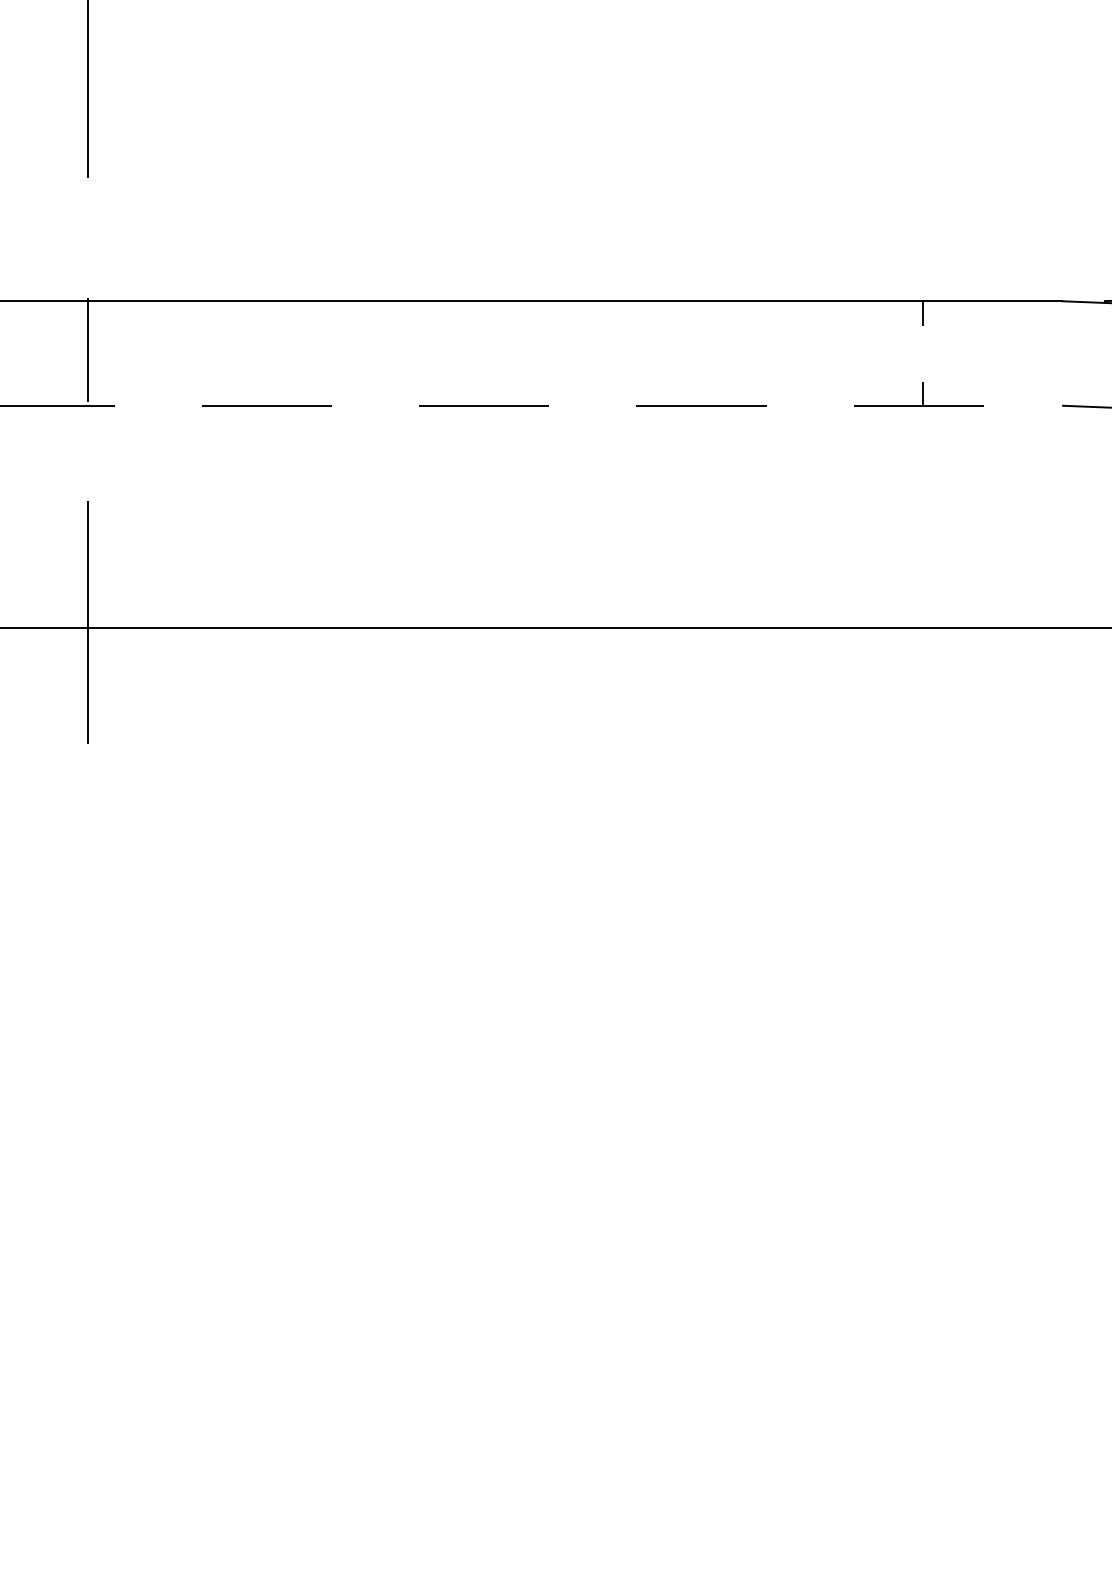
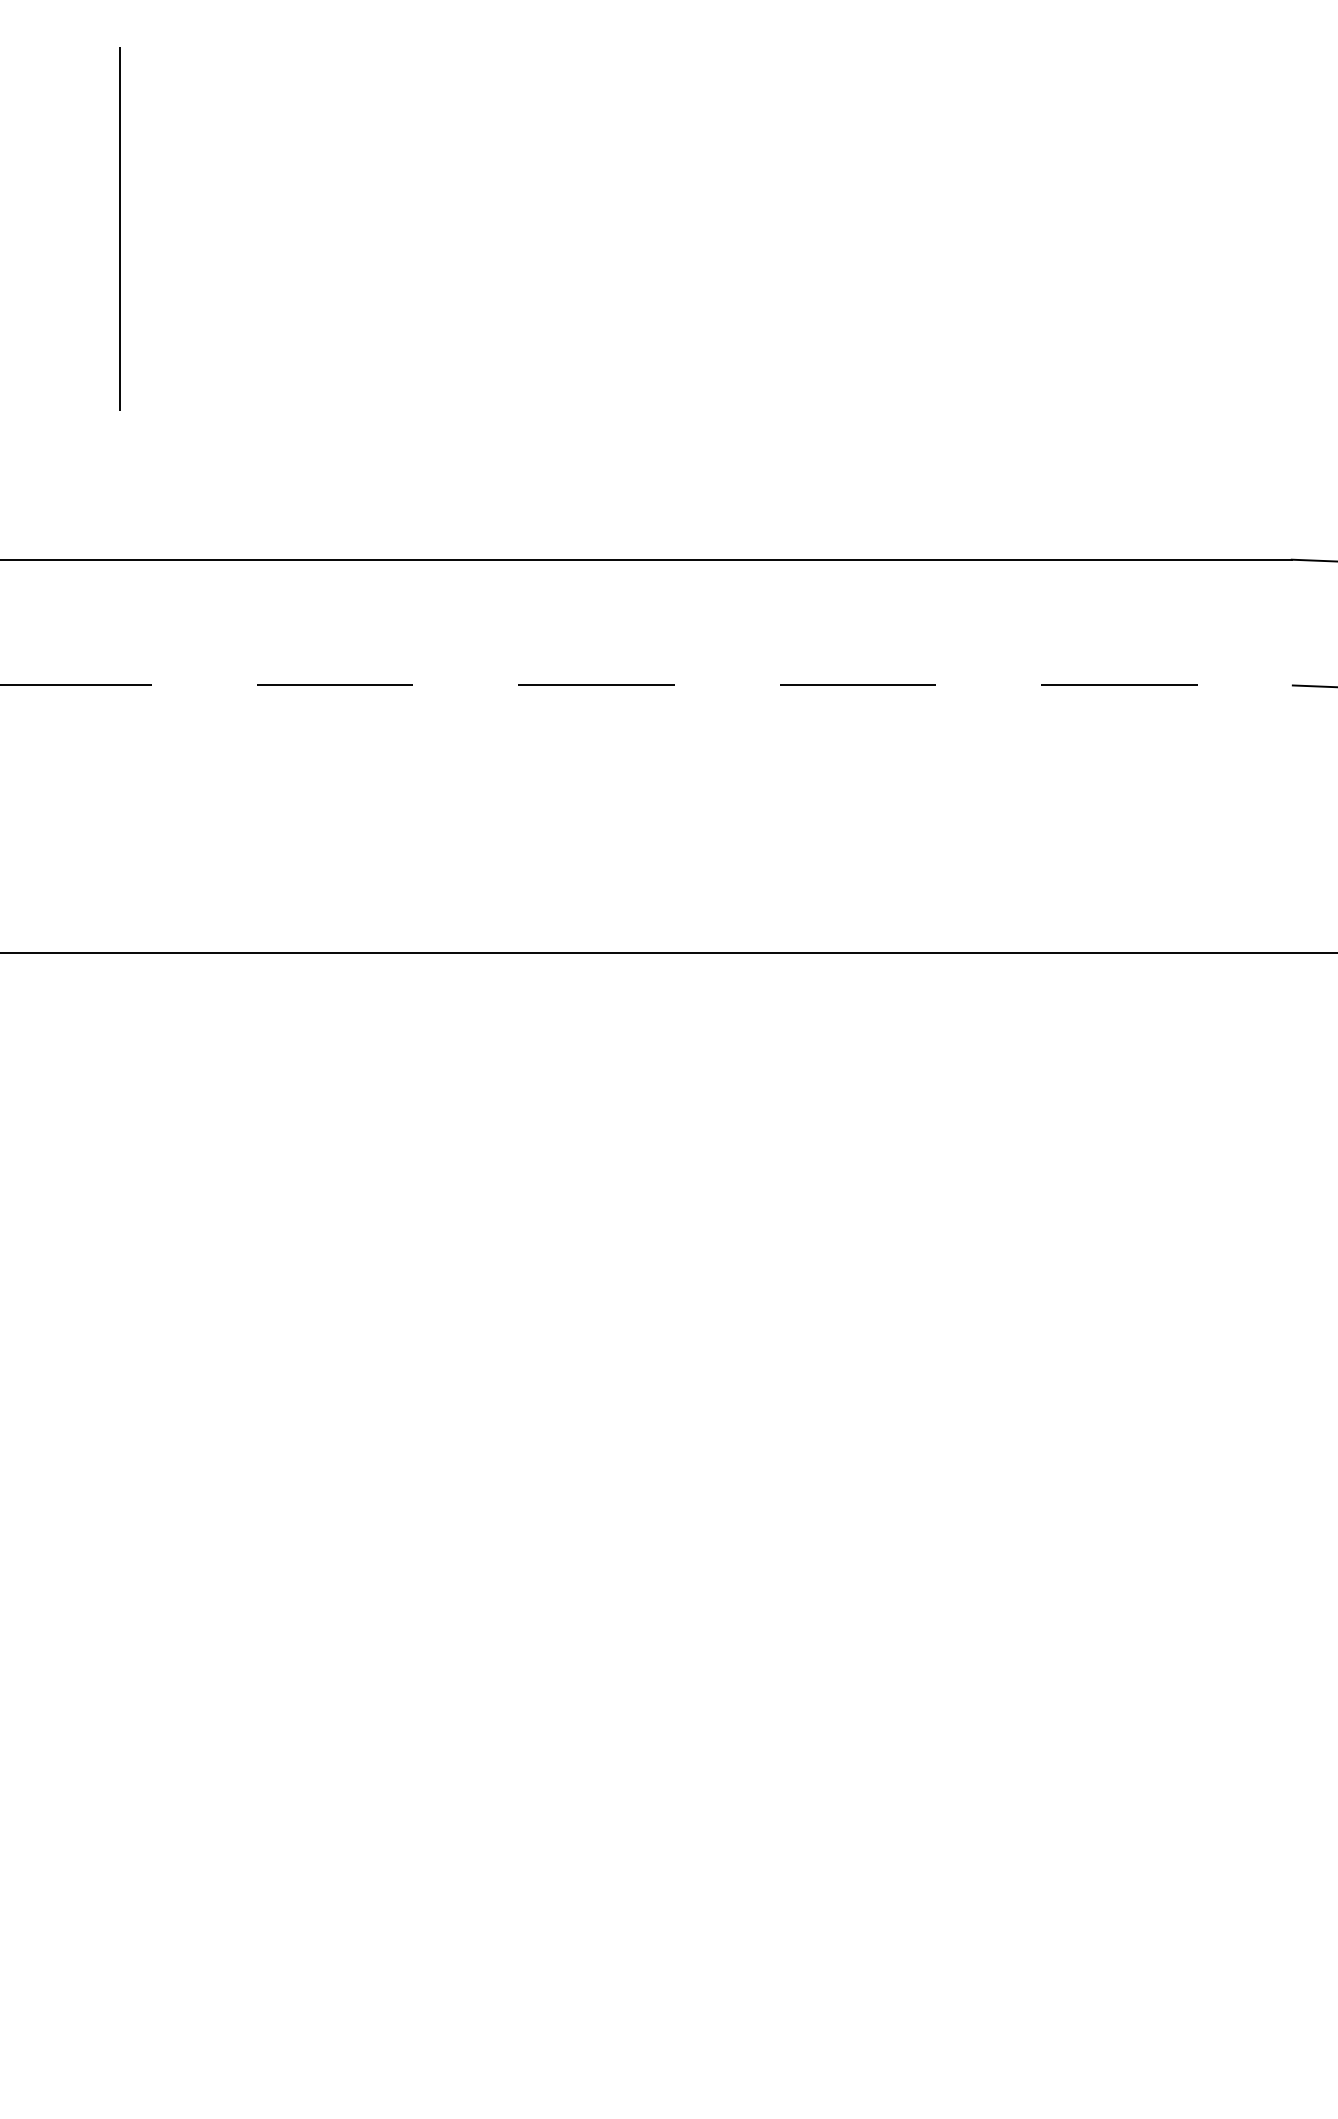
line: (922, 313) -> (1124, 574), removed
line: (88, 350) -> (120, 618), removed
line: (922, 393) -> (1124, 670), removed
line: (88, 621) -> (120, 945), removed

